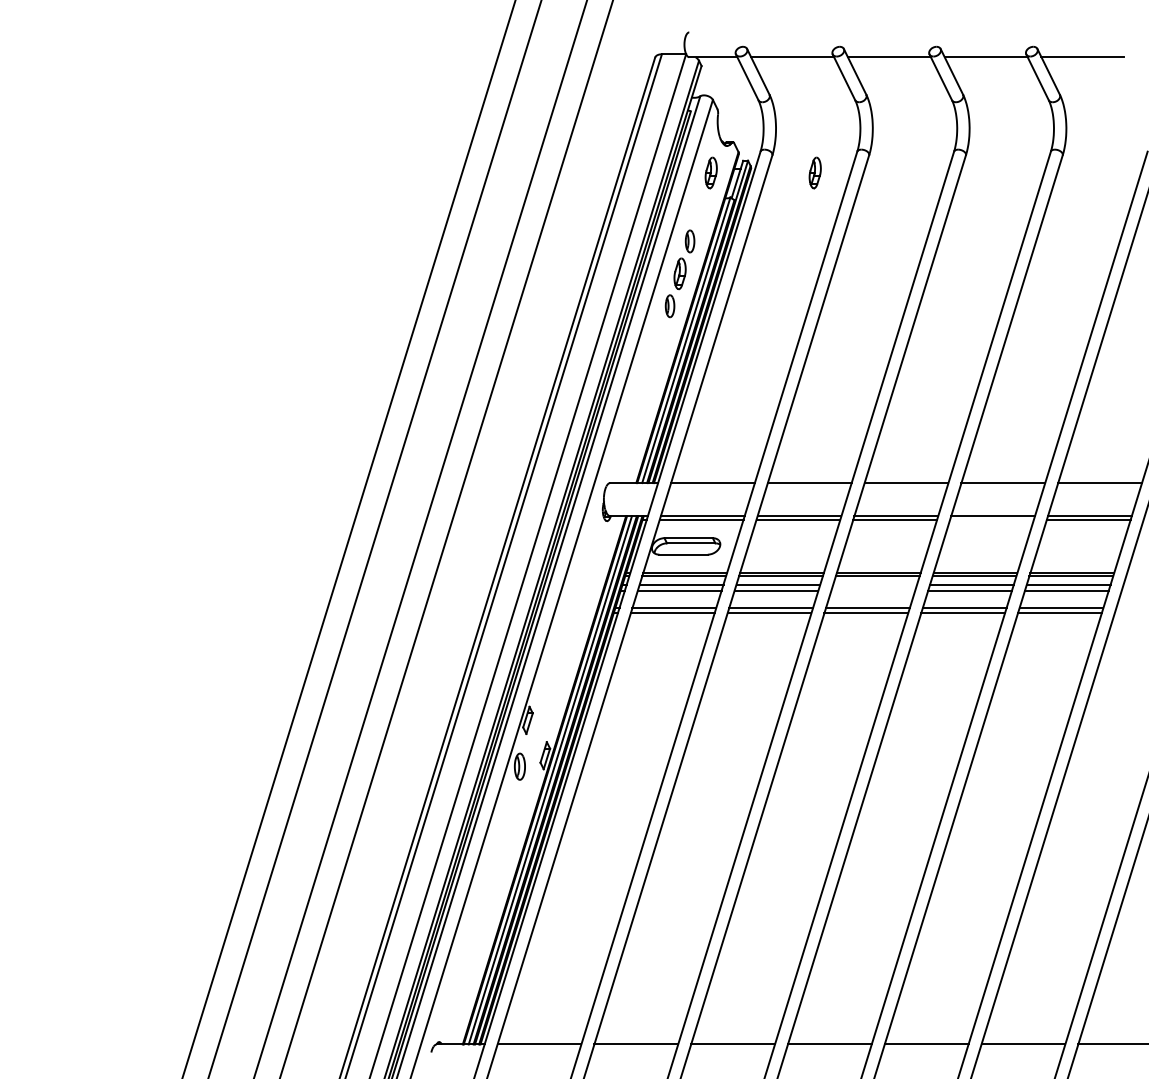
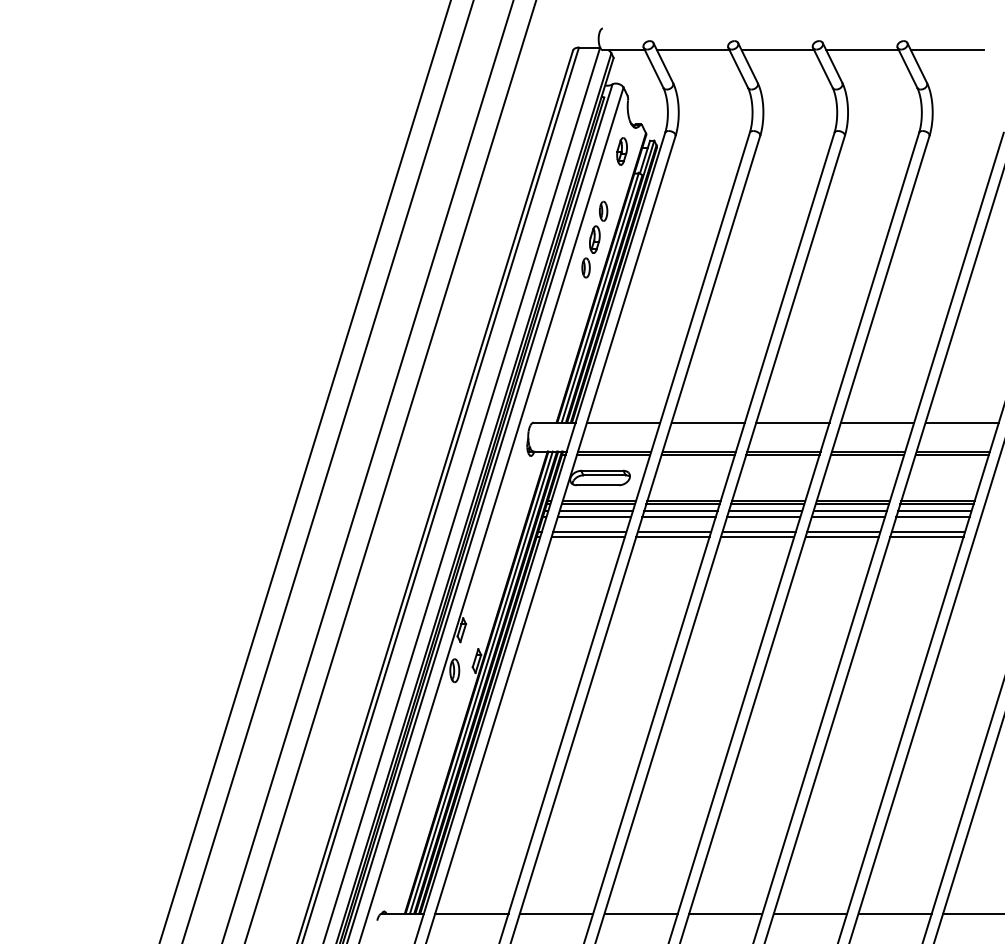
part: (814, 172) -> (712, 151), removed
line: (991, 519) -> (867, 454), added
line: (875, 584) -> (765, 511), added
line: (873, 591) -> (764, 517), added

